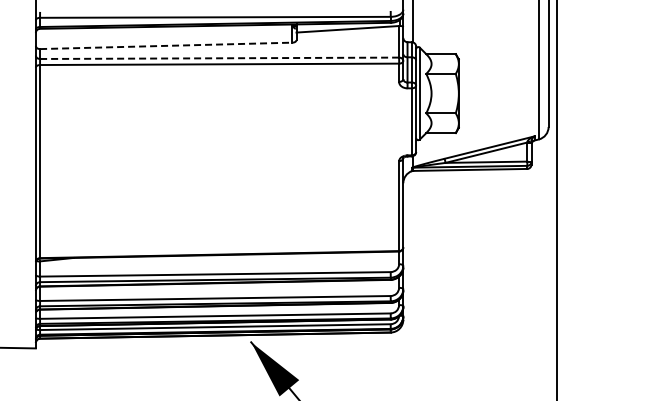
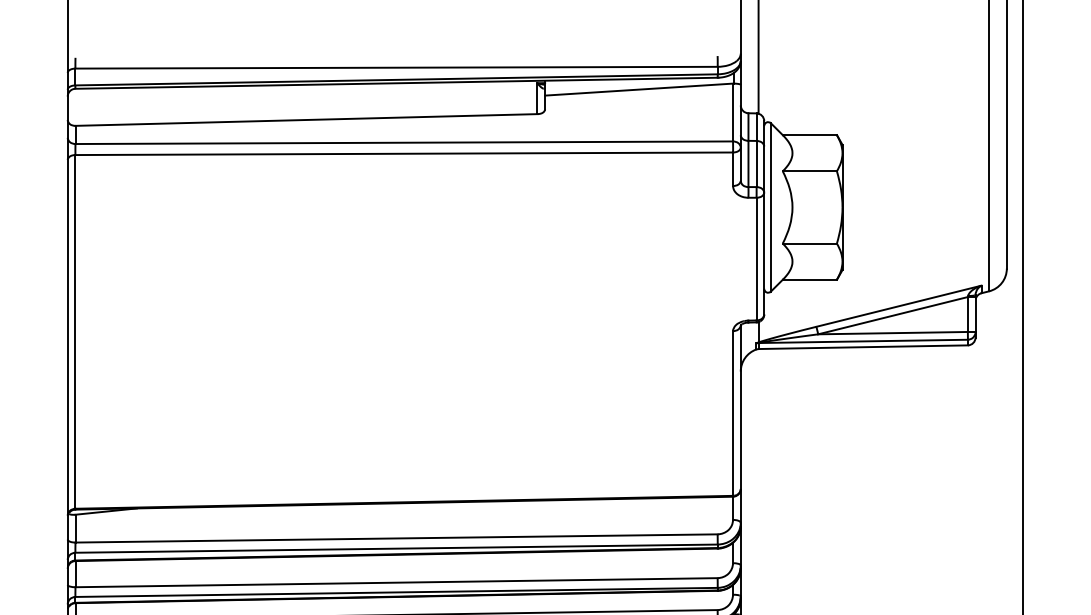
line: (166, 45) -> (306, 119), dashed -> solid
line: (220, 58) -> (405, 143), dashed -> solid

